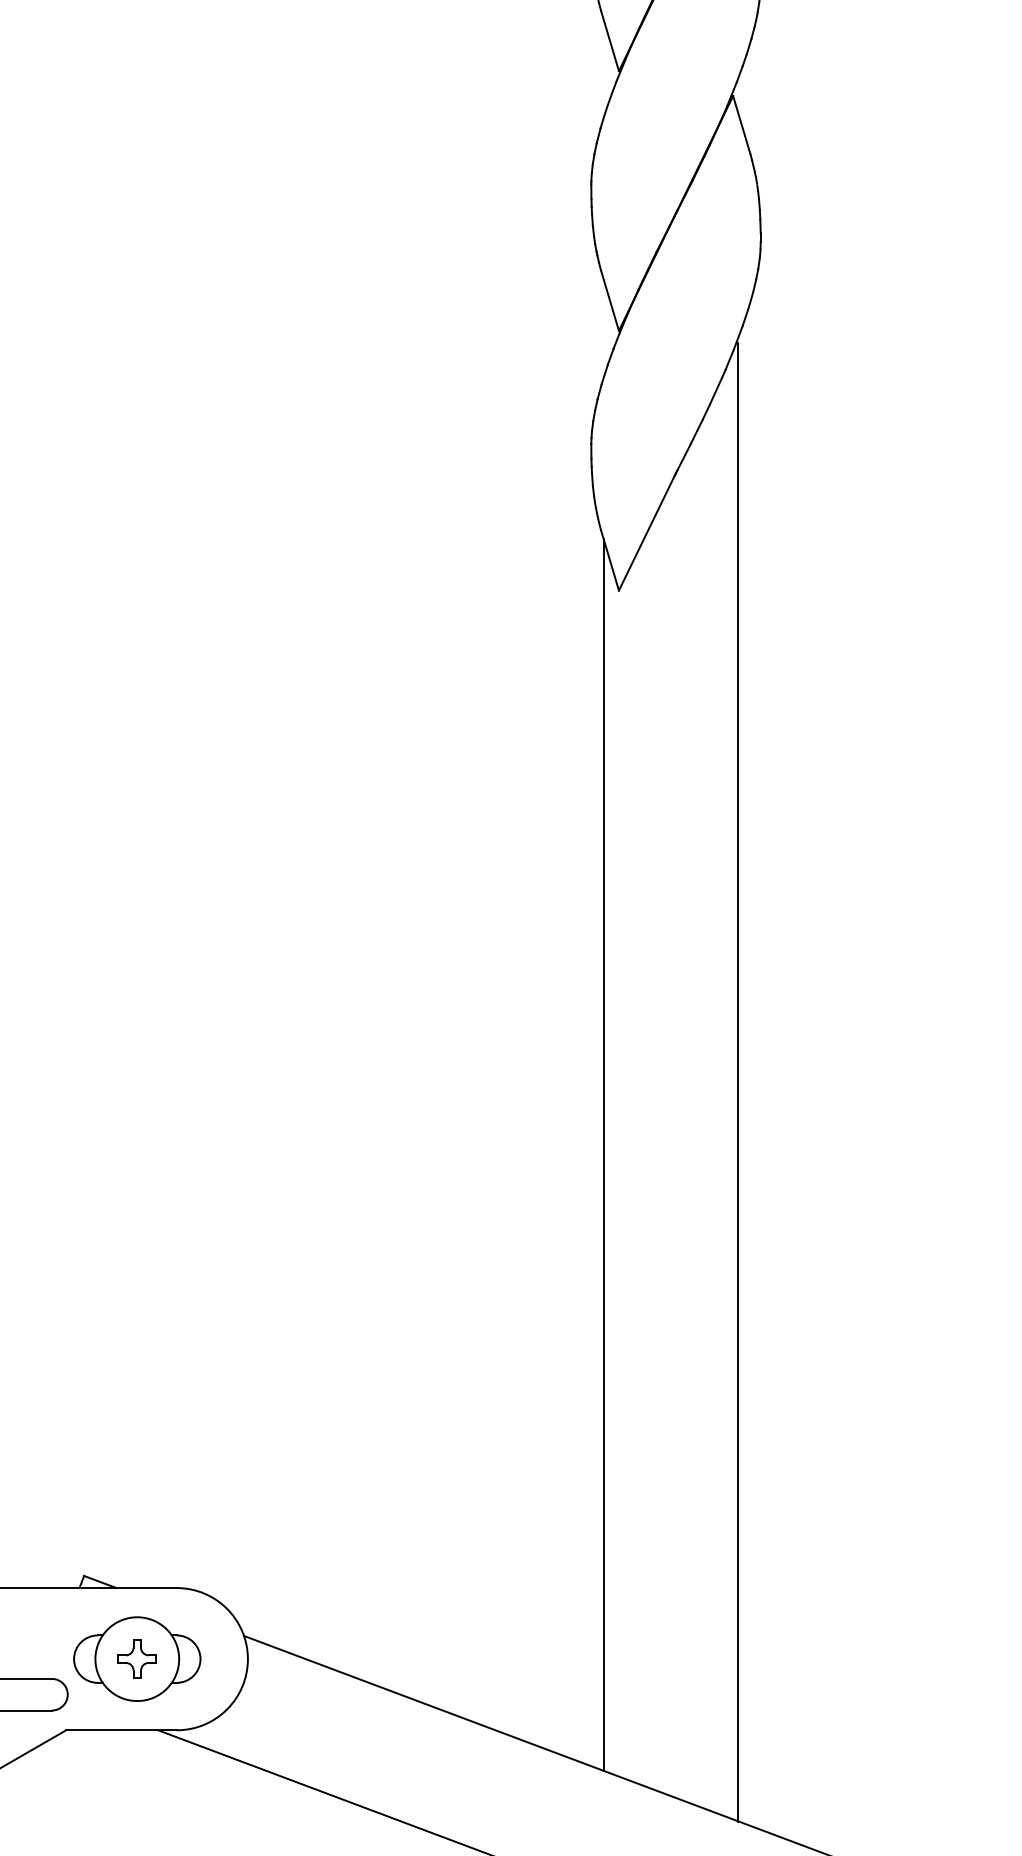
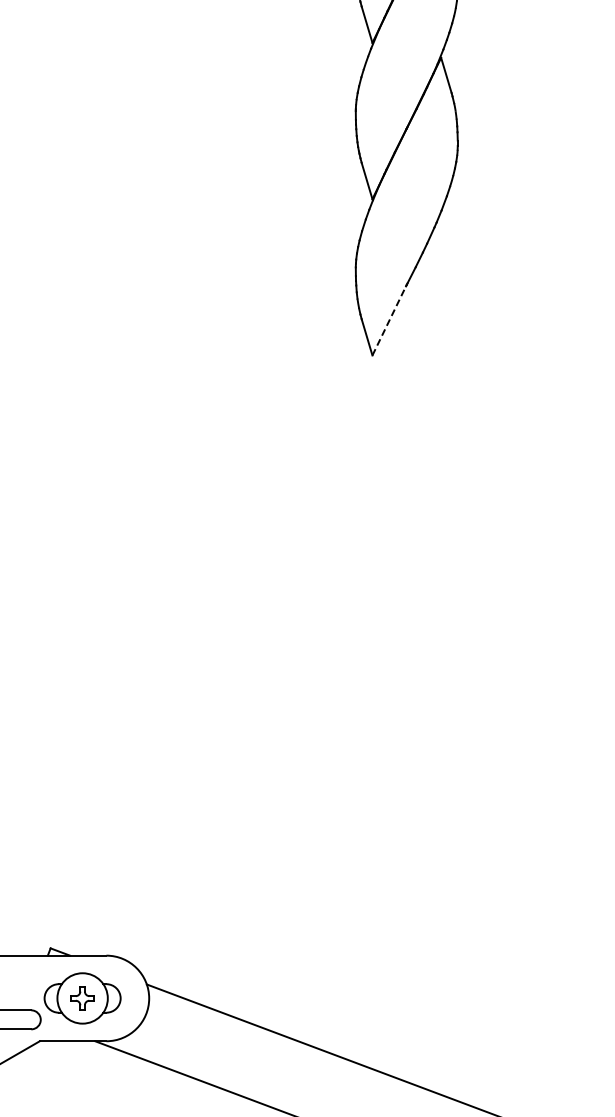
line: (647, 530) -> (389, 319), solid -> dashed
line: (738, 1082) -> (444, 651), removed
line: (604, 1154) -> (363, 694), removed

